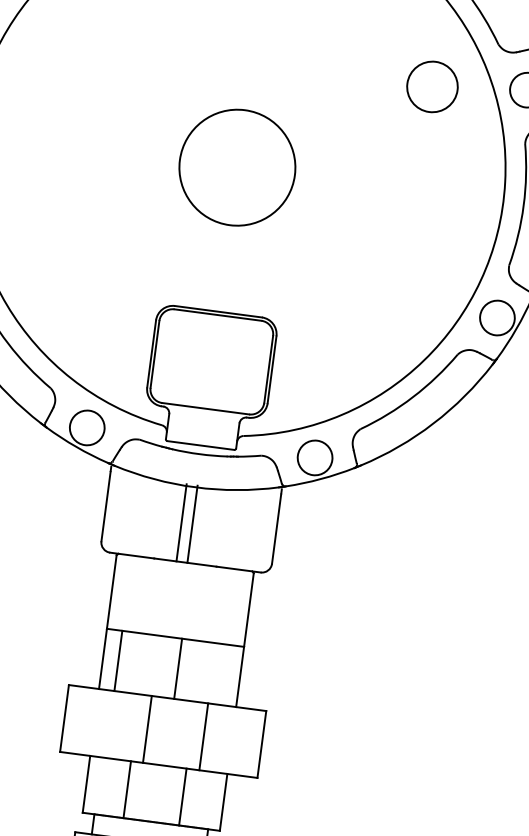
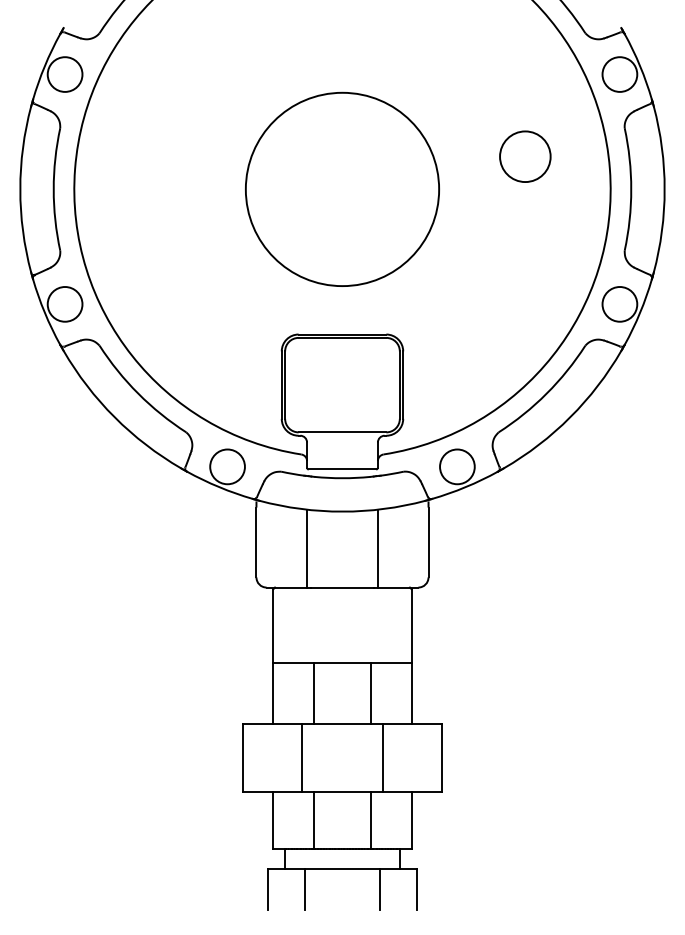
circle: (432, 86) -> (525, 156), moved
circle: (237, 166) -> (342, 188), size x1.67
line: (181, 522) -> (307, 548), moved
line: (192, 524) -> (377, 548), moved
line: (118, 660) -> (313, 693), moved
line: (178, 668) -> (371, 693), moved
line: (147, 728) -> (301, 757), moved

